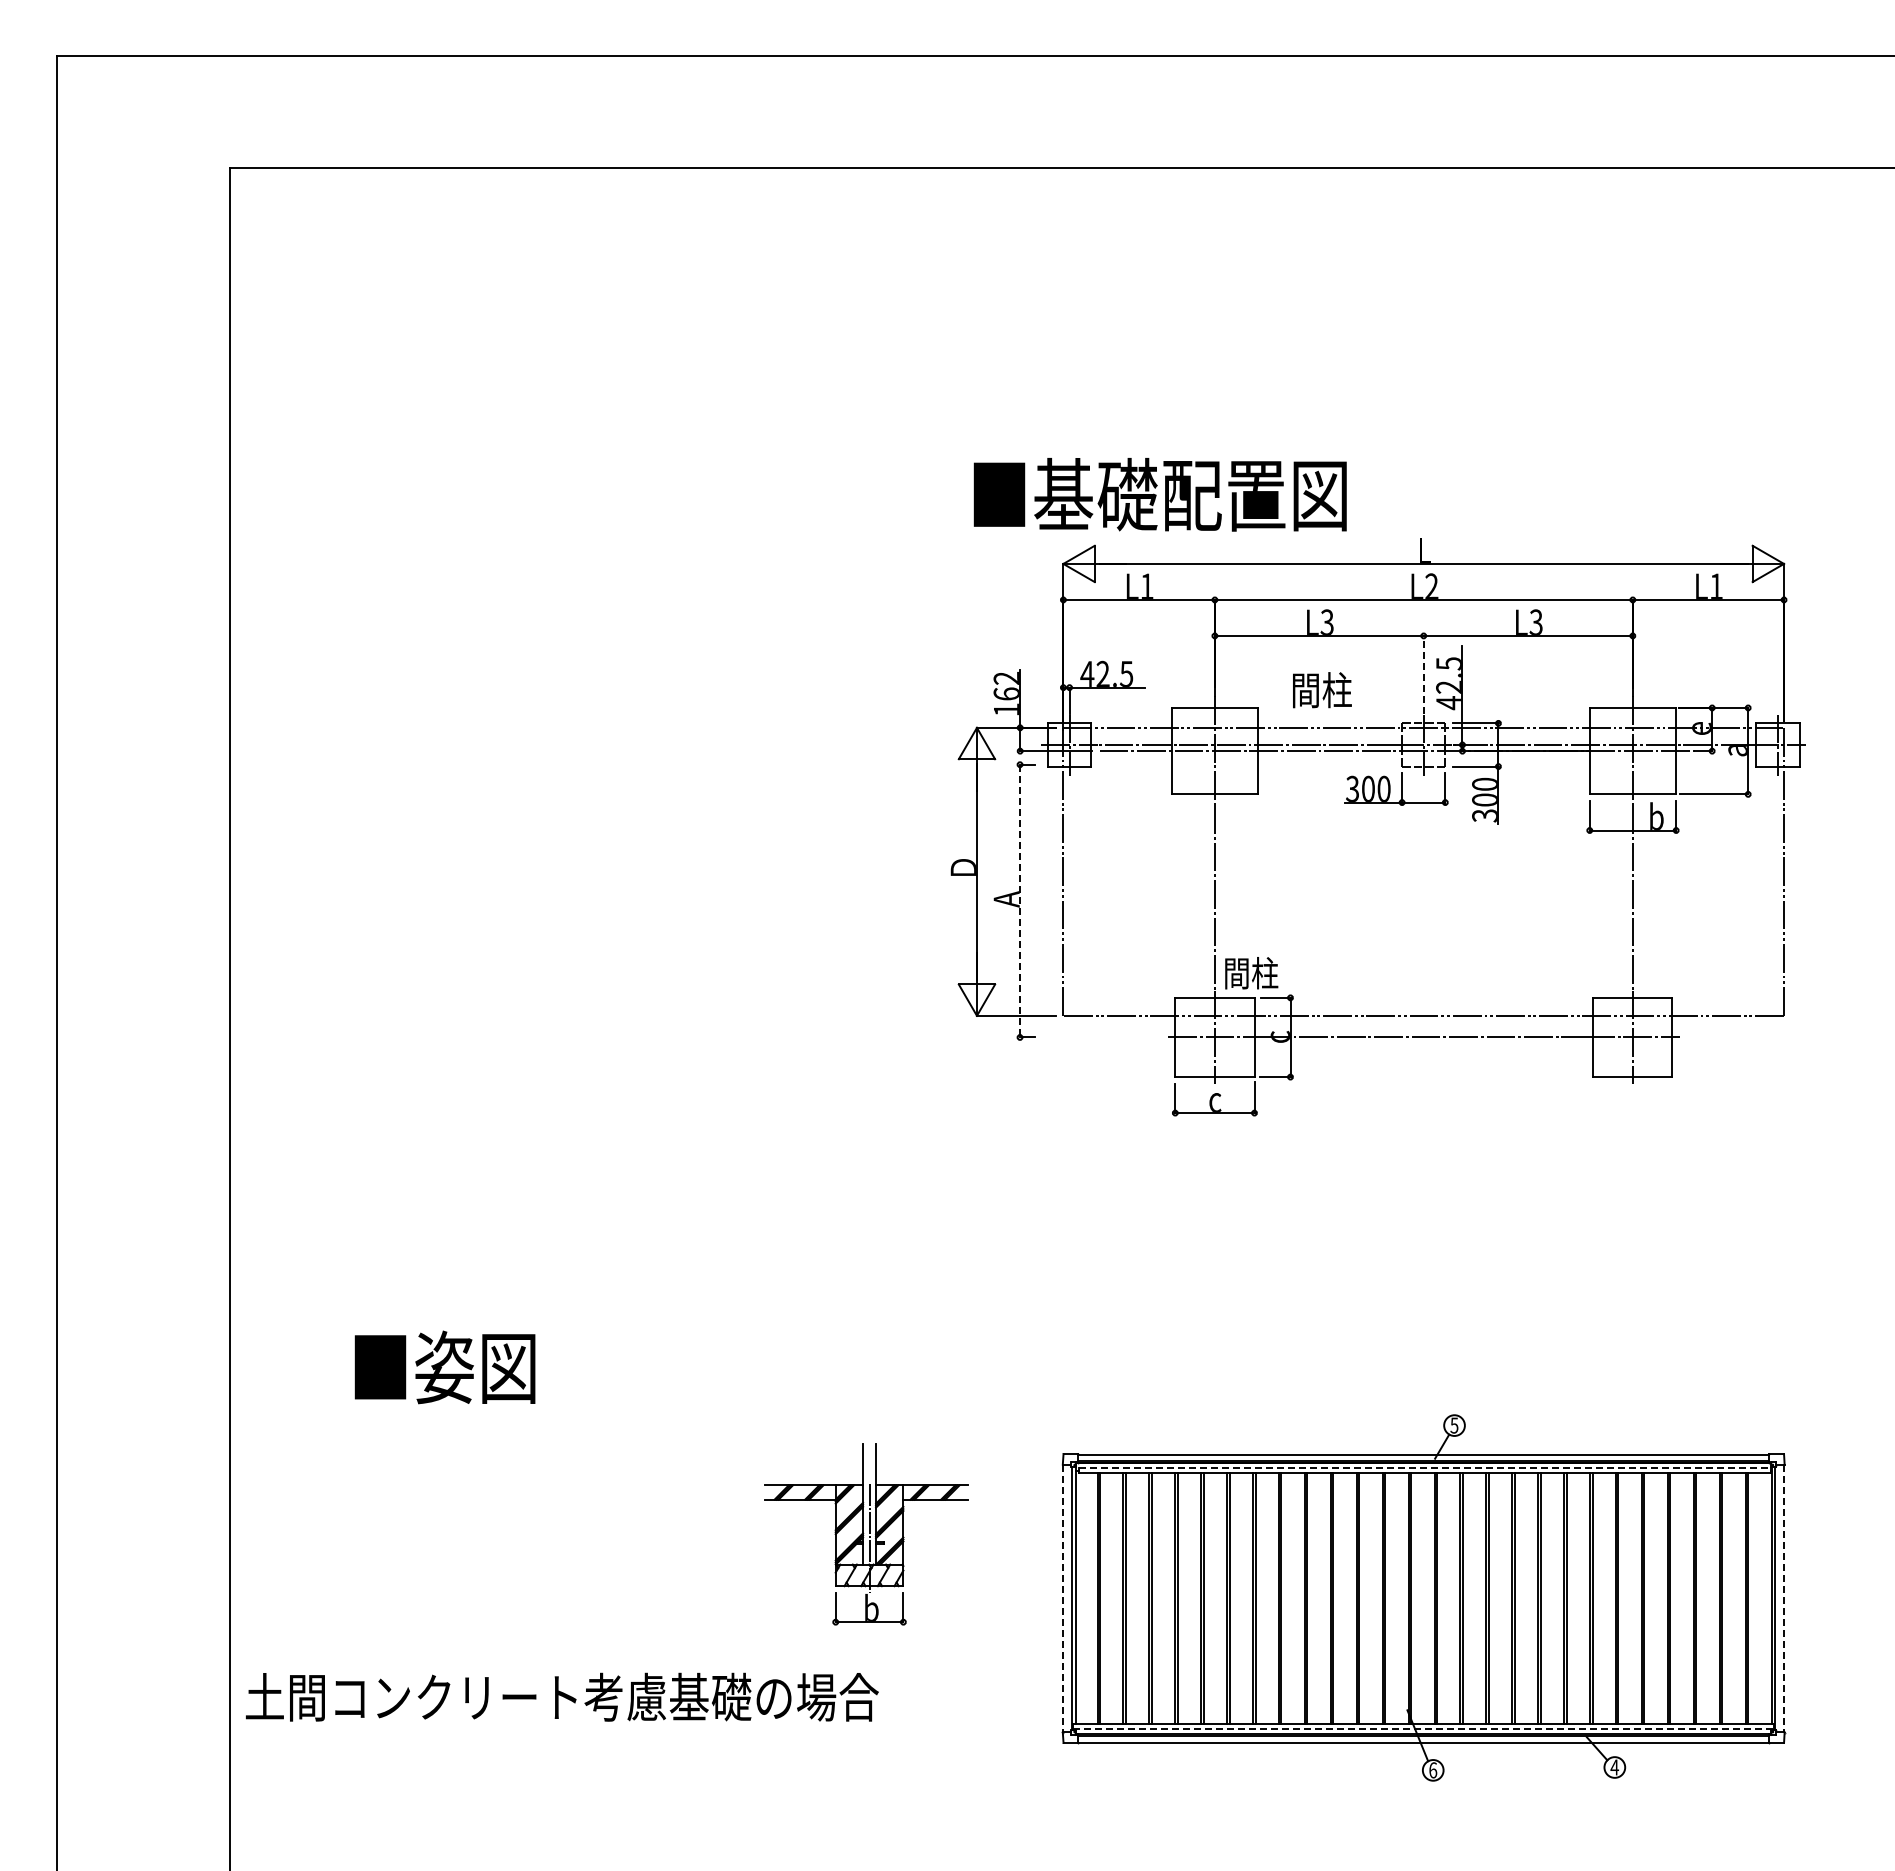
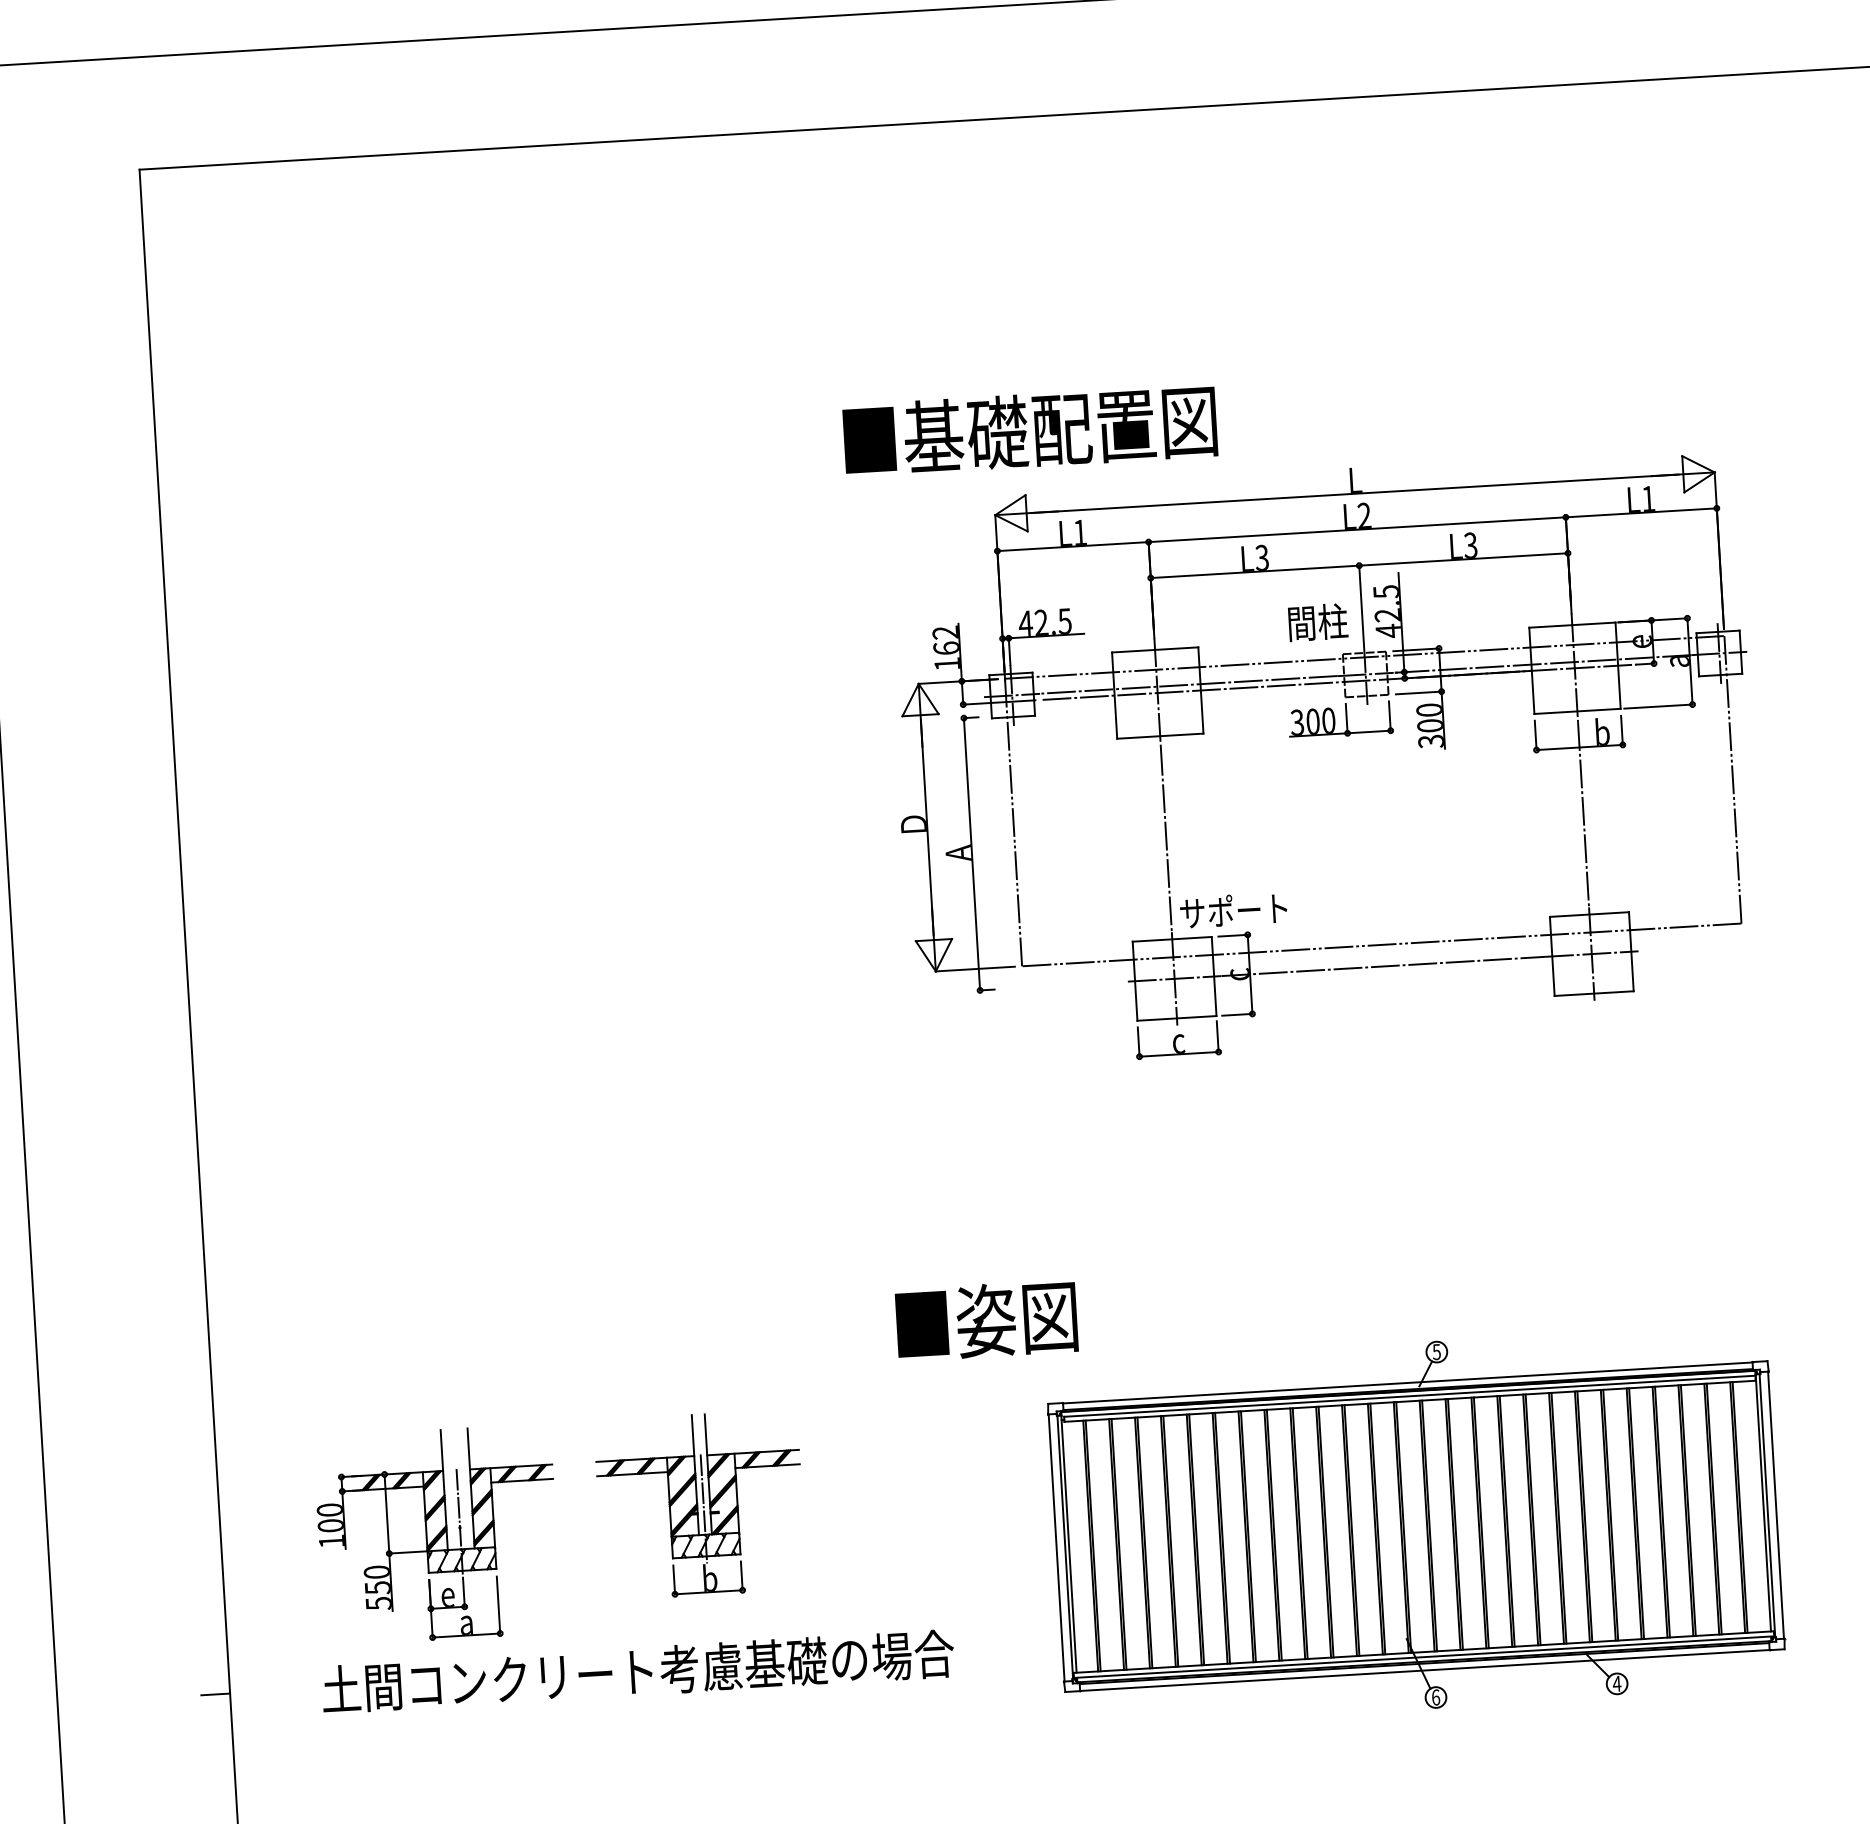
text: (1159, 494) -> (1029, 430), moved
line: (1423, 674) -> (1361, 604), dashed -> solid
text: (1322, 690) -> (1318, 622), moved
line: (1020, 901) -> (972, 854), dashed -> solid
text: (1277, 972) -> (1233, 910), 間柱 -> サポート
text: (444, 1367) -> (986, 1320), moved
line: (1425, 1468) -> (1410, 1396), dashed -> solid
part: (866, 1534) -> (700, 1504), moved
part: (446, 1548) -> (437, 1534), added
line: (1063, 1598) -> (1056, 1547), dashed -> solid
line: (1784, 1598) -> (1776, 1505), dashed -> solid
line: (214, 1694) -> (214, 1694), added
text: (562, 1696) -> (638, 1670), moved
line: (1423, 1729) -> (1423, 1657), dashed -> solid

